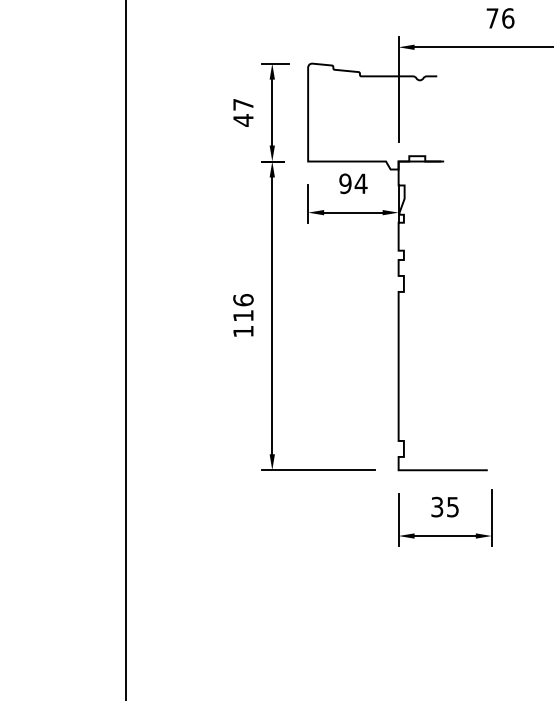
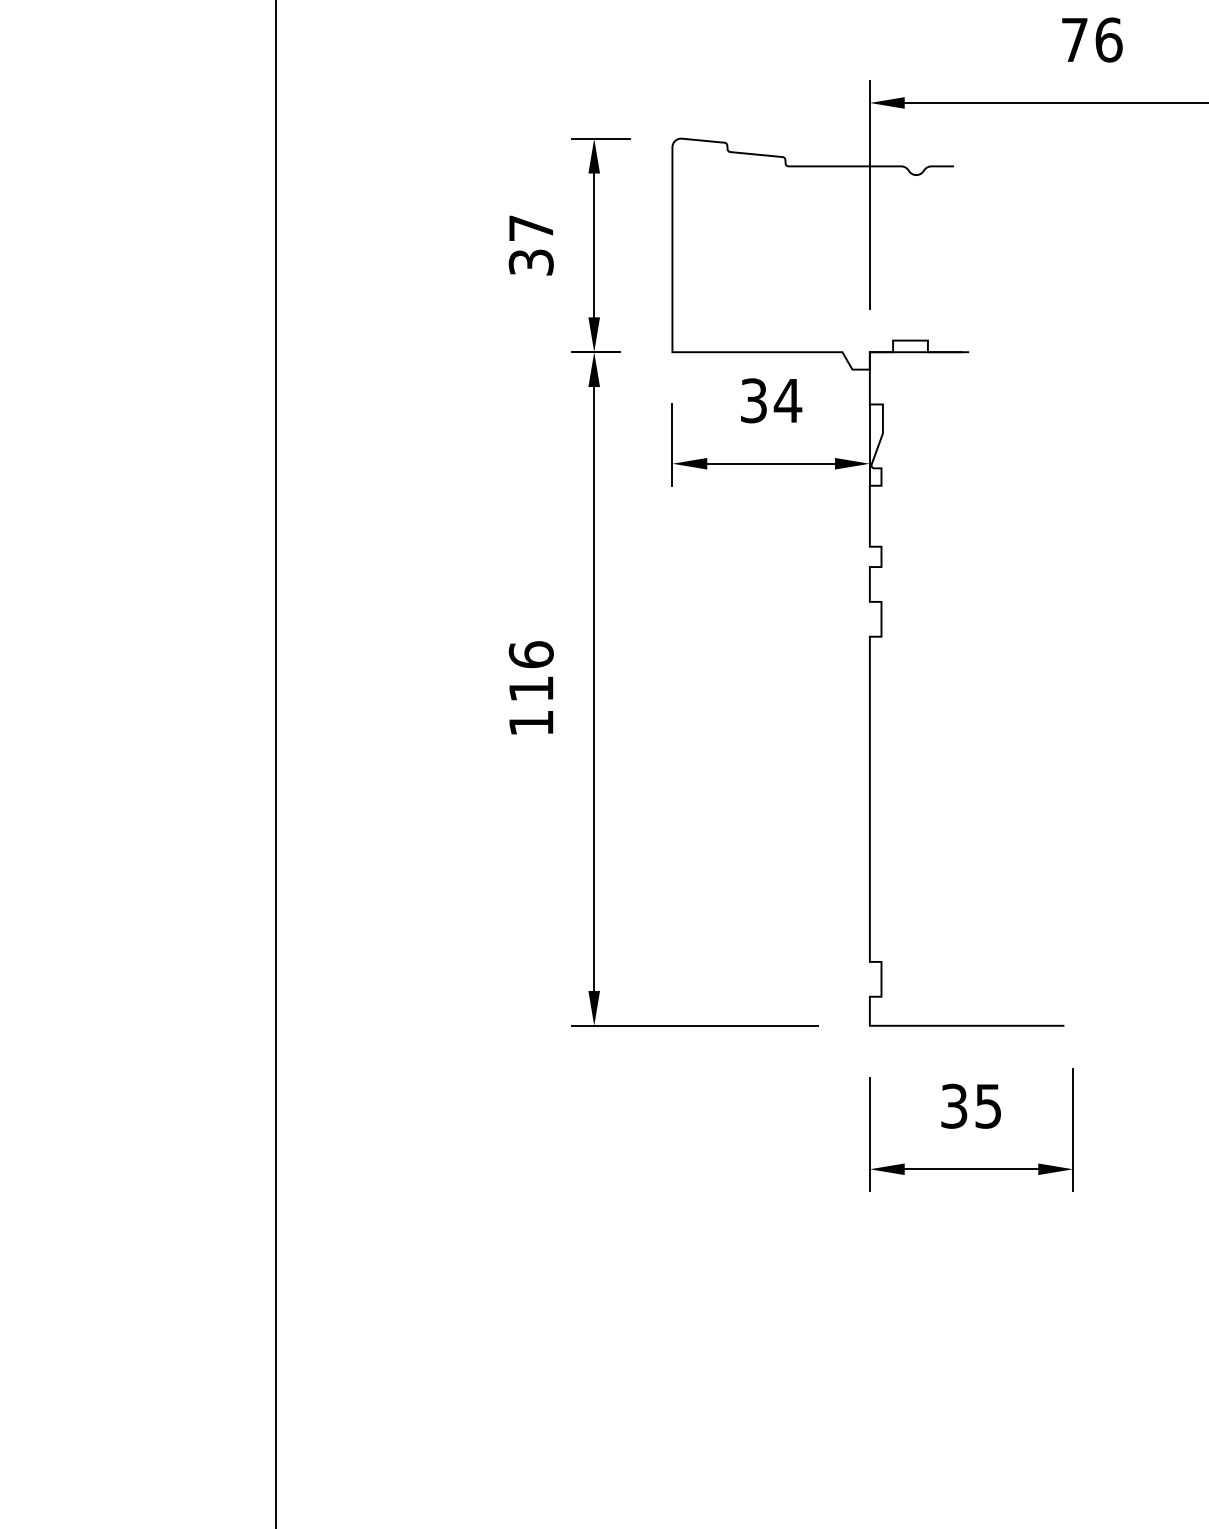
text: (243, 120) -> (531, 262), 47 -> 37
text: (345, 183) -> (753, 400), 94 -> 34

